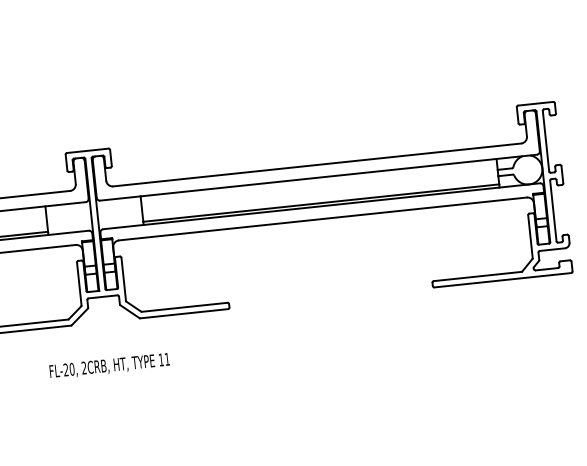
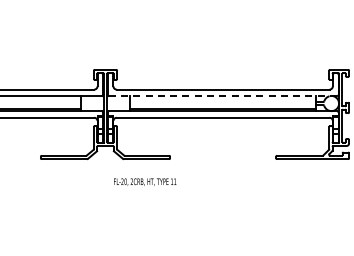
line: (319, 178) -> (223, 96), solid -> dashed
text: (110, 364) -> (145, 181), moved

